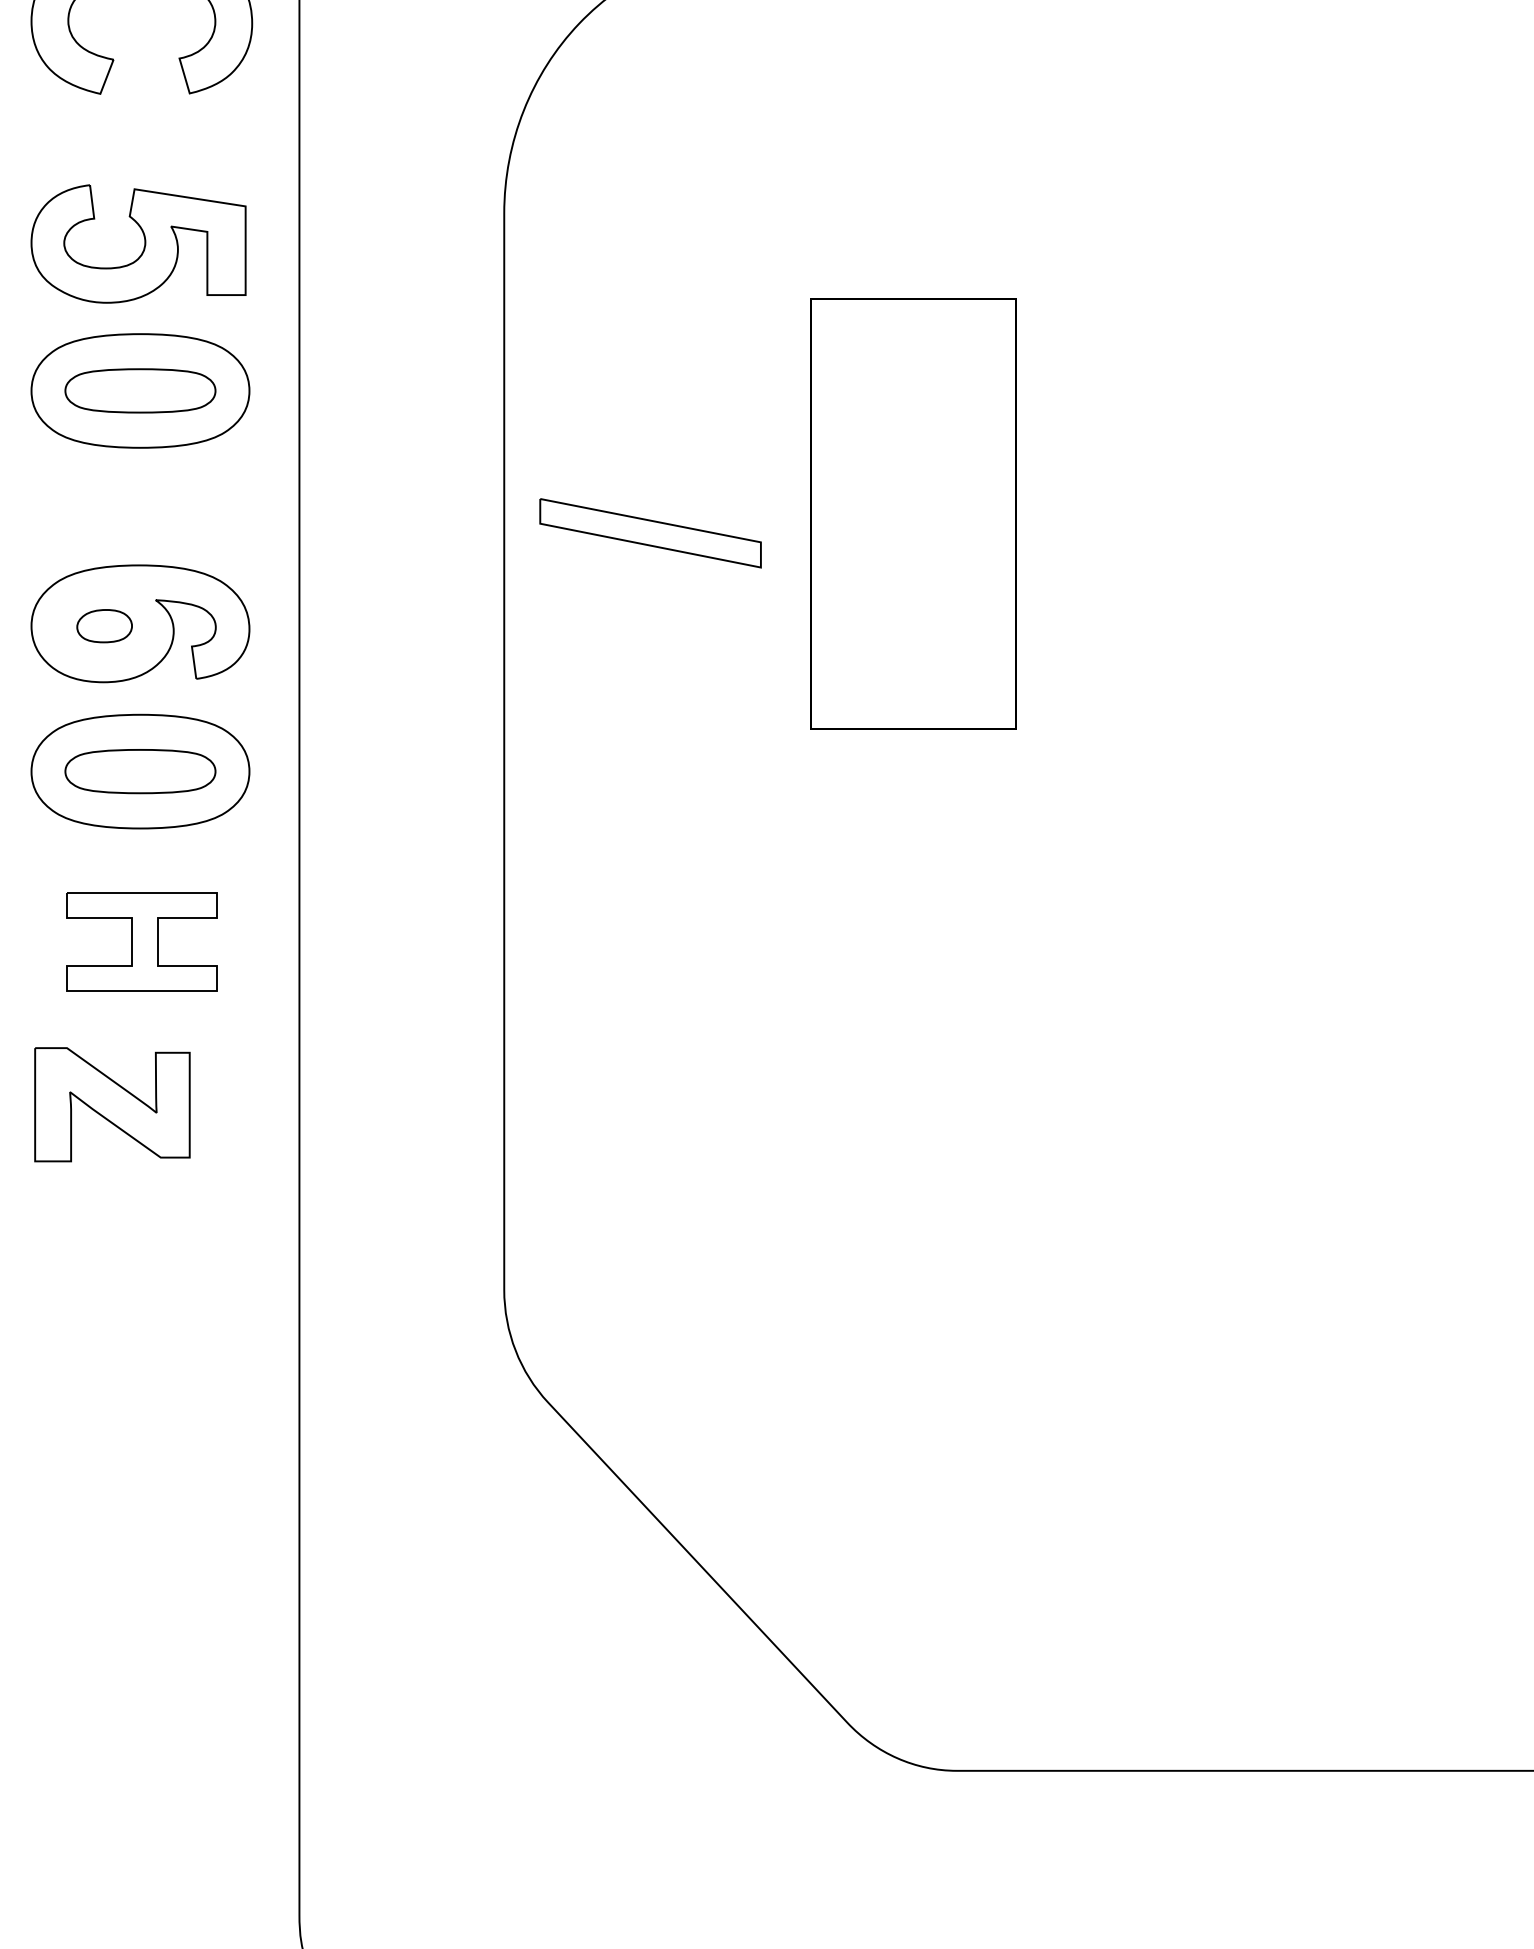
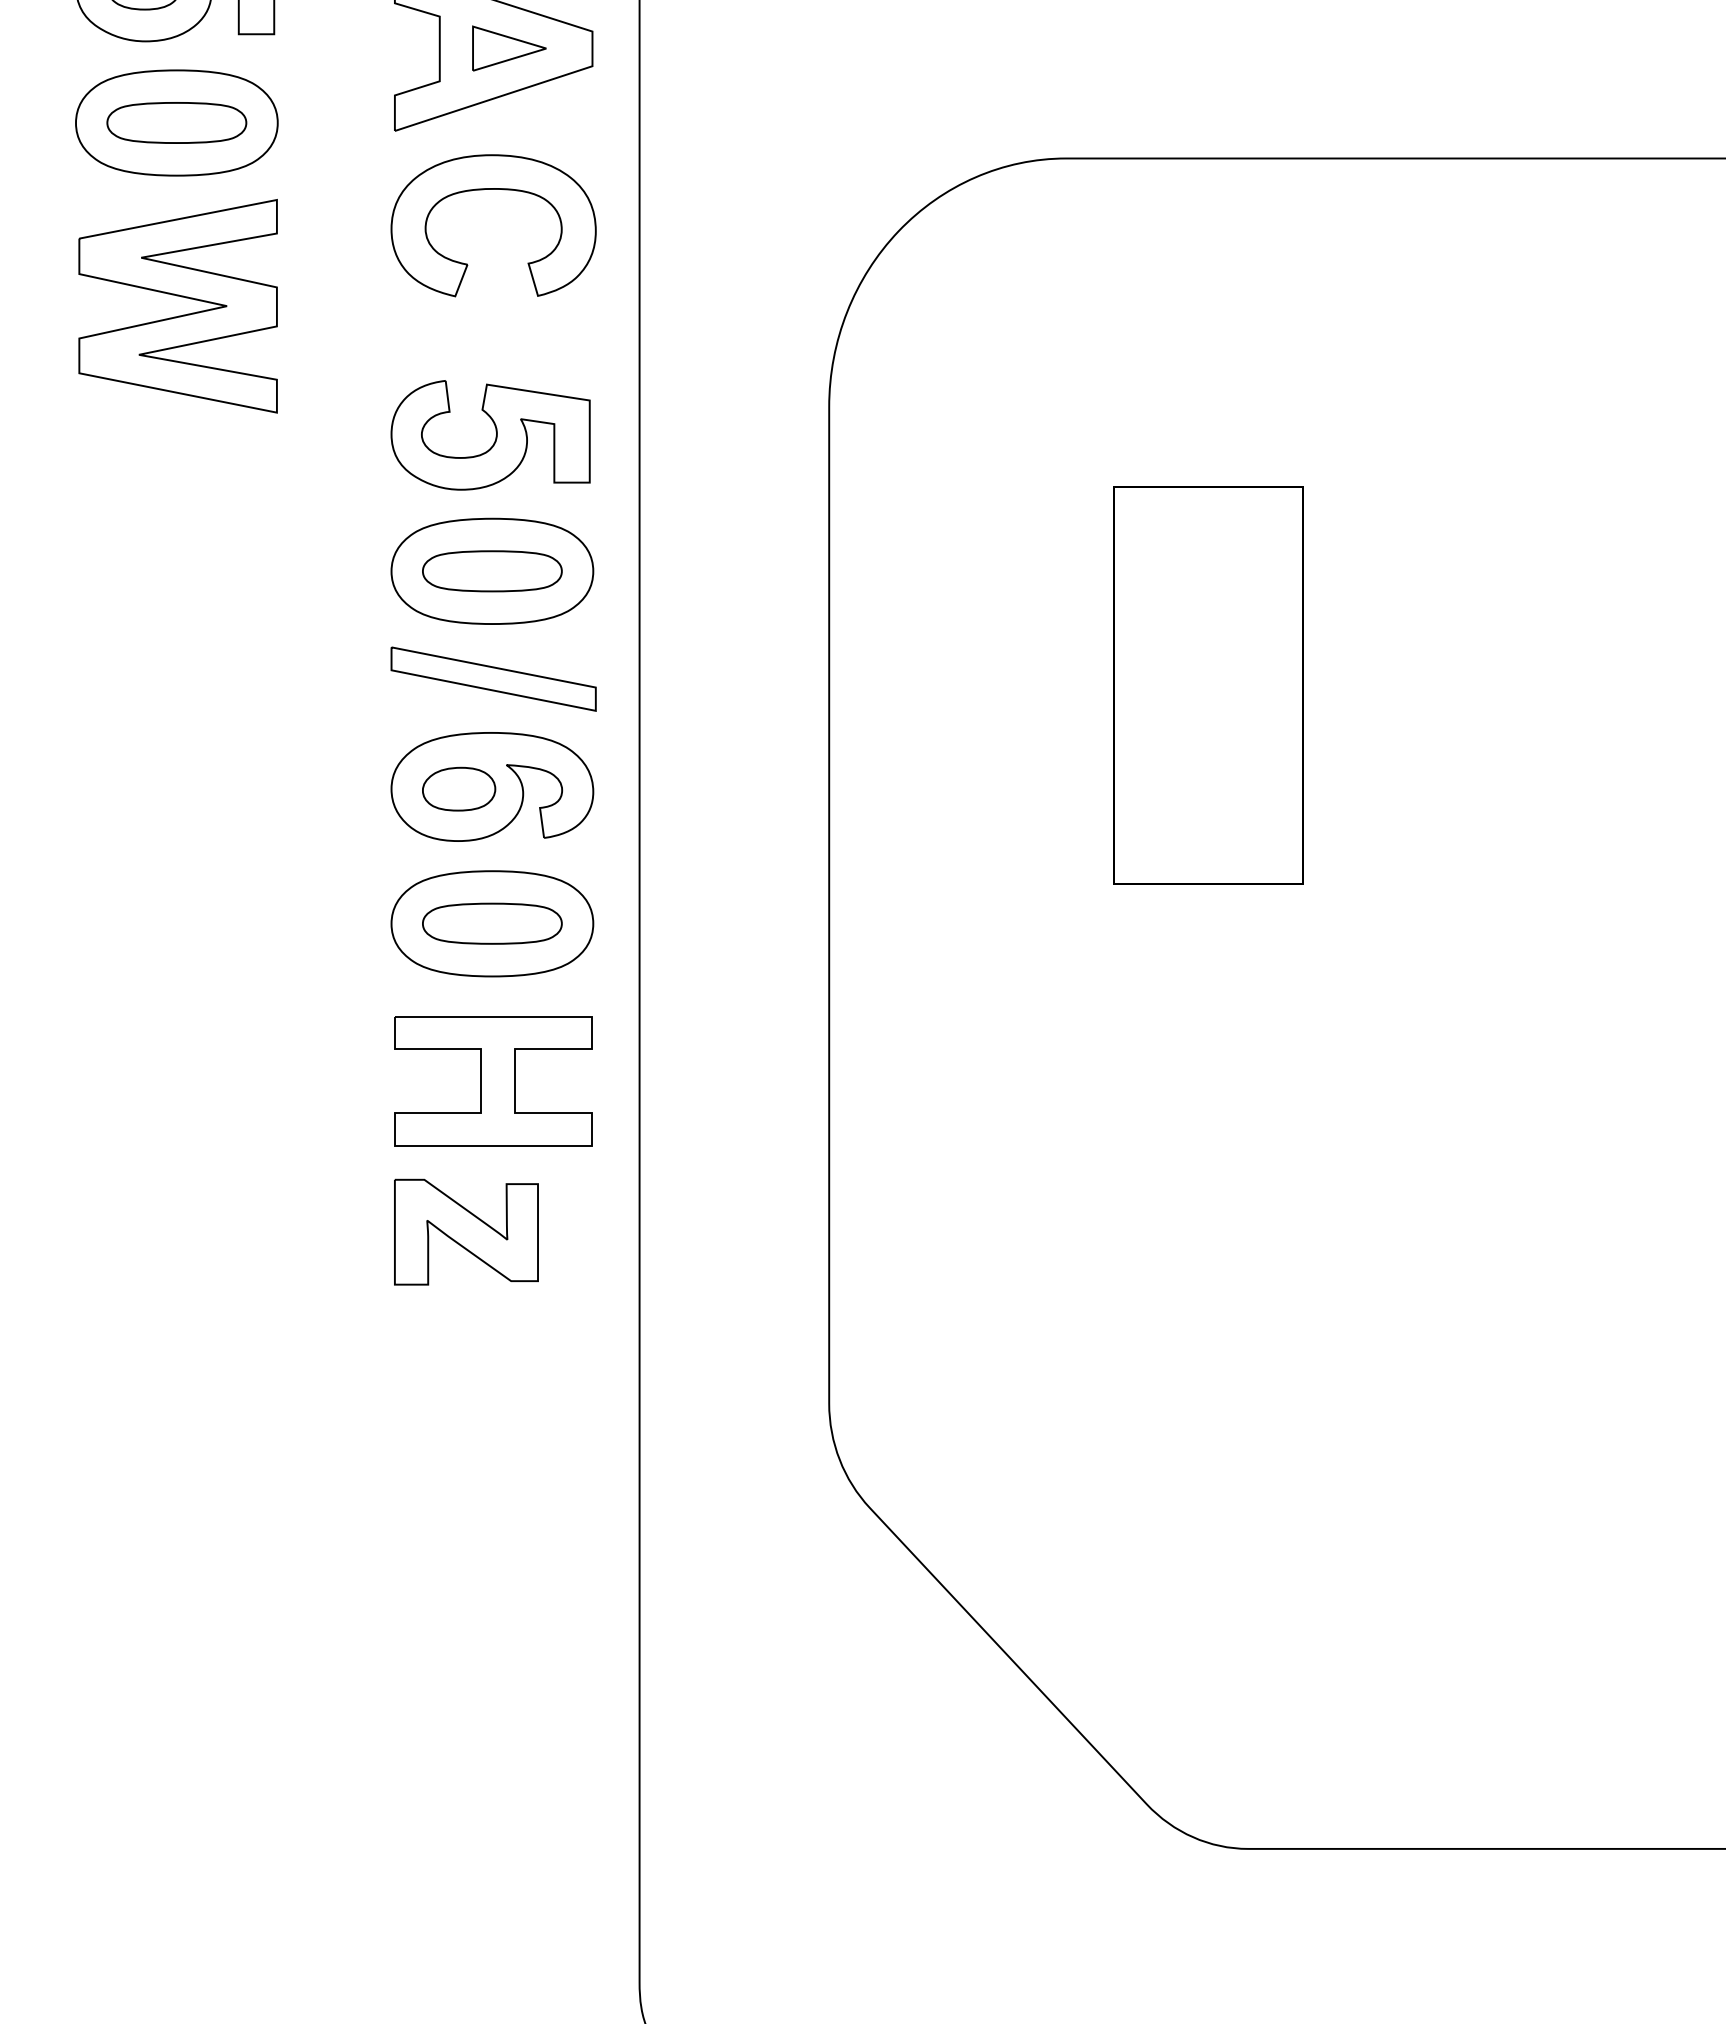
part: (650, 532) -> (493, 678), moved
part: (104, 625) -> (459, 788), size x1.43
part: (141, 941) -> (493, 1081), size x1.43

